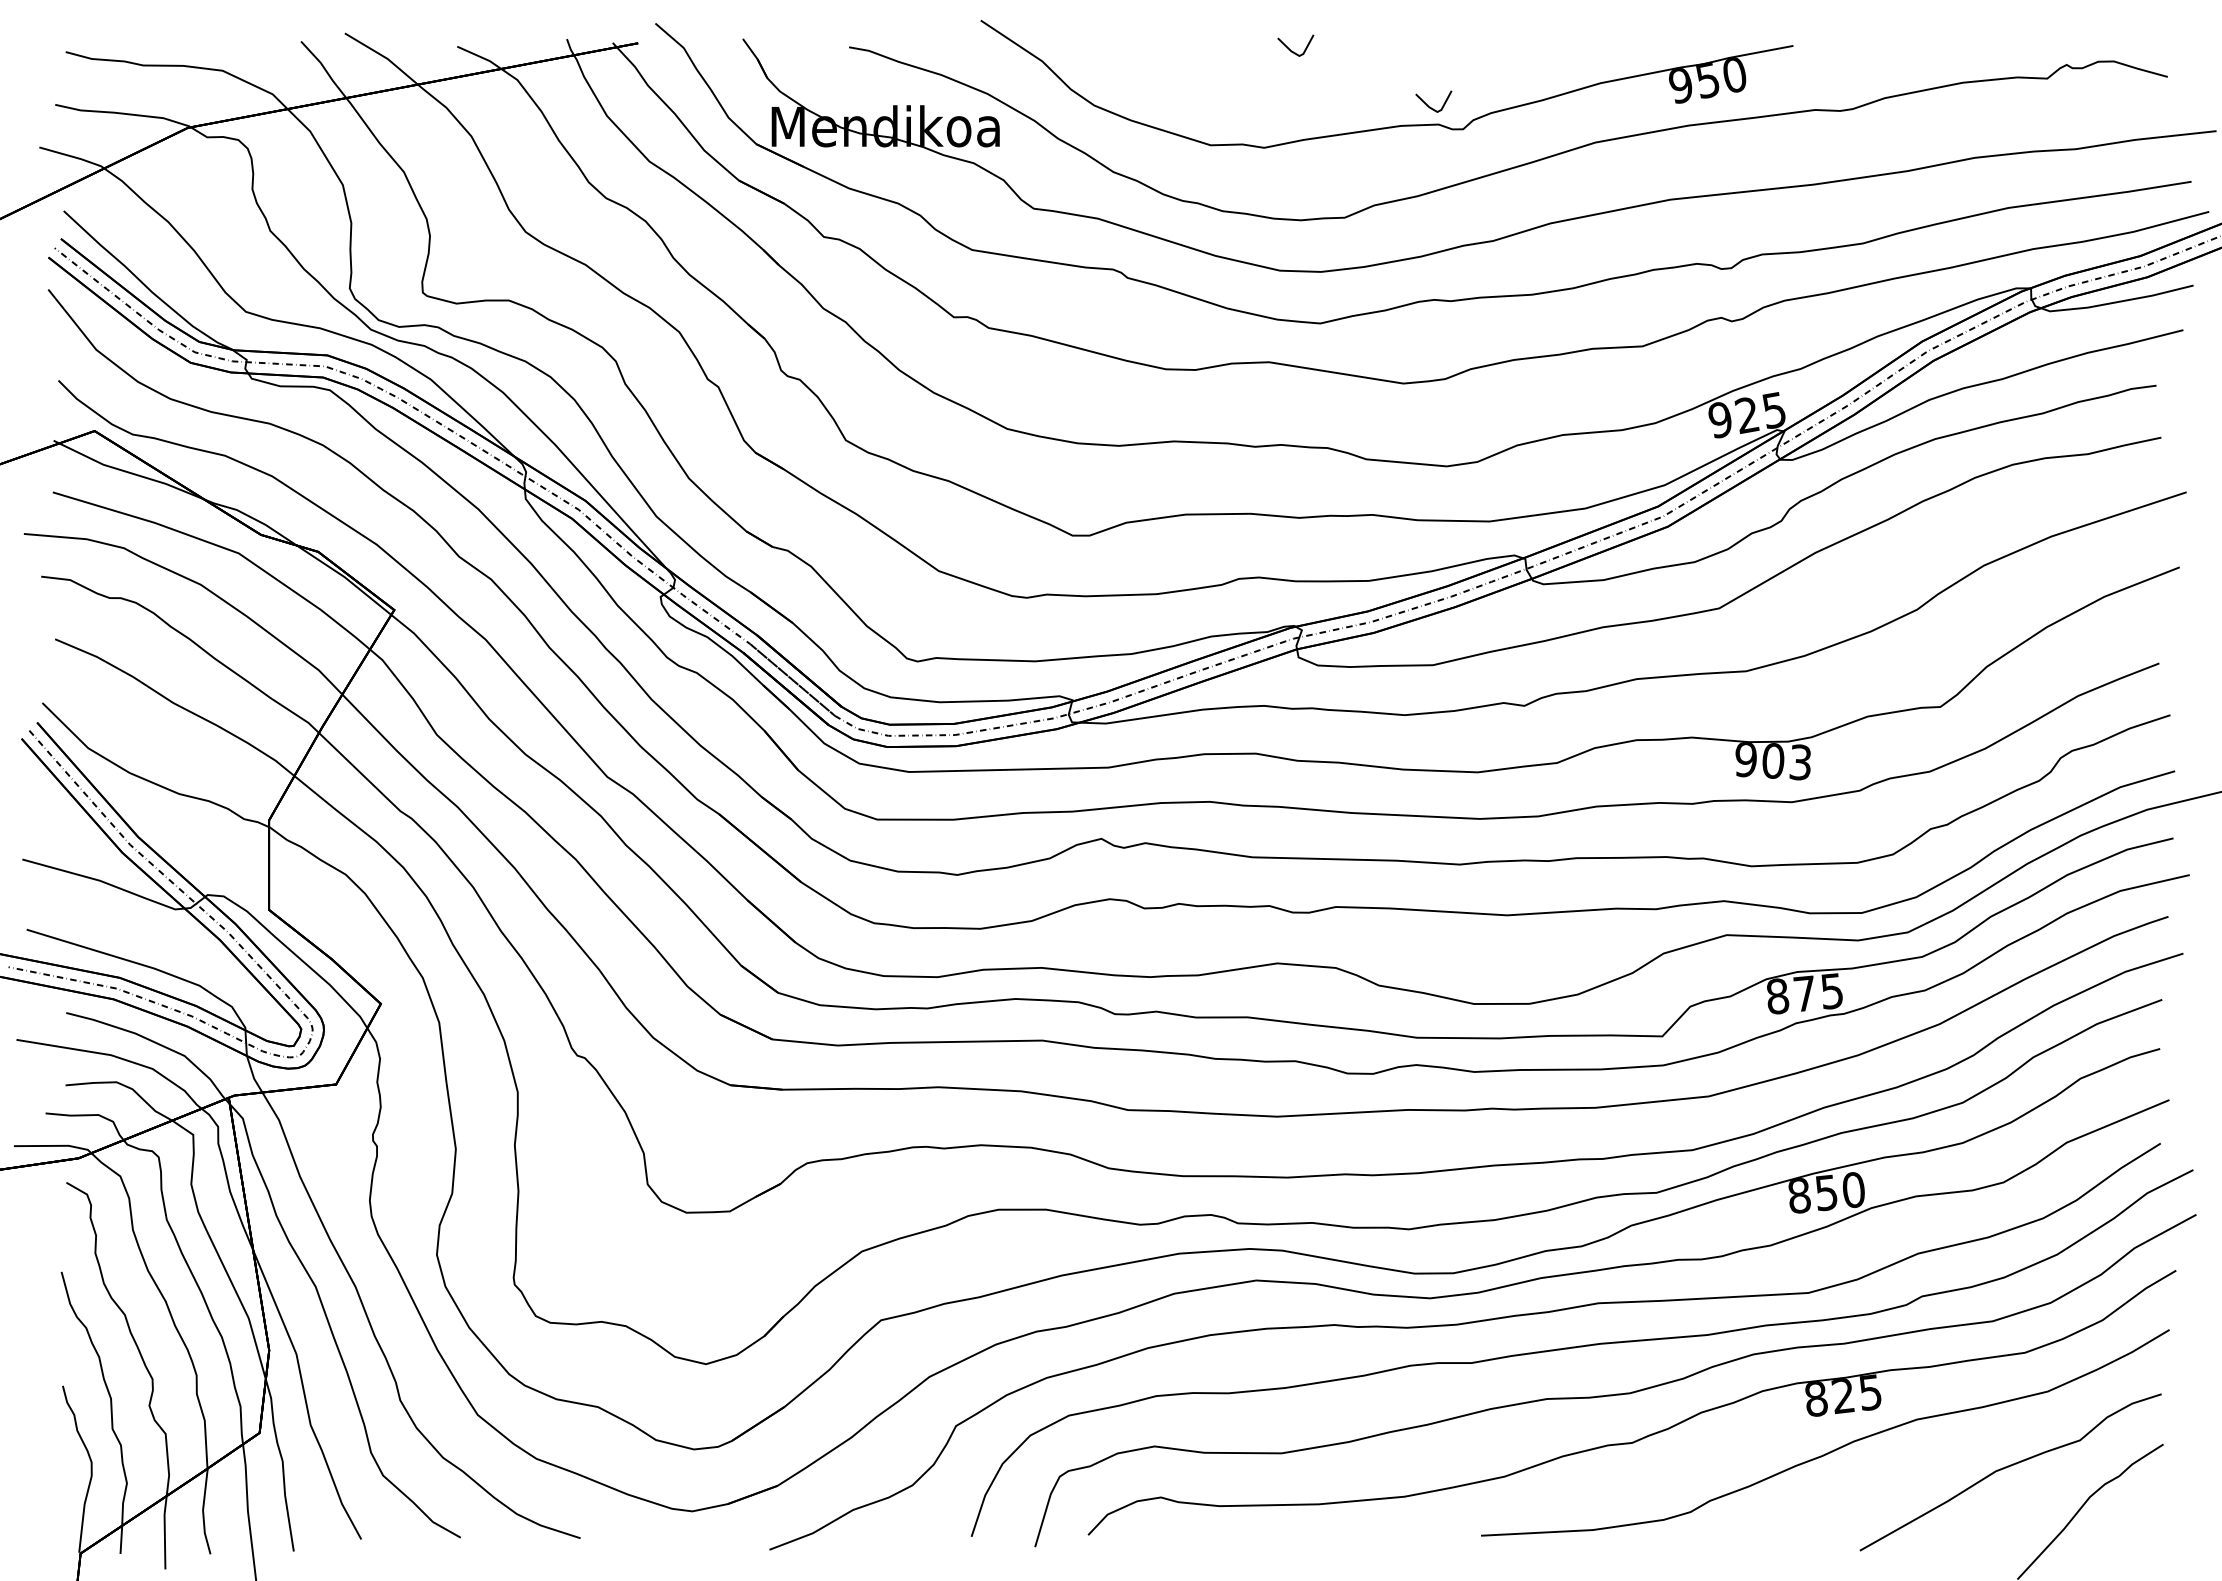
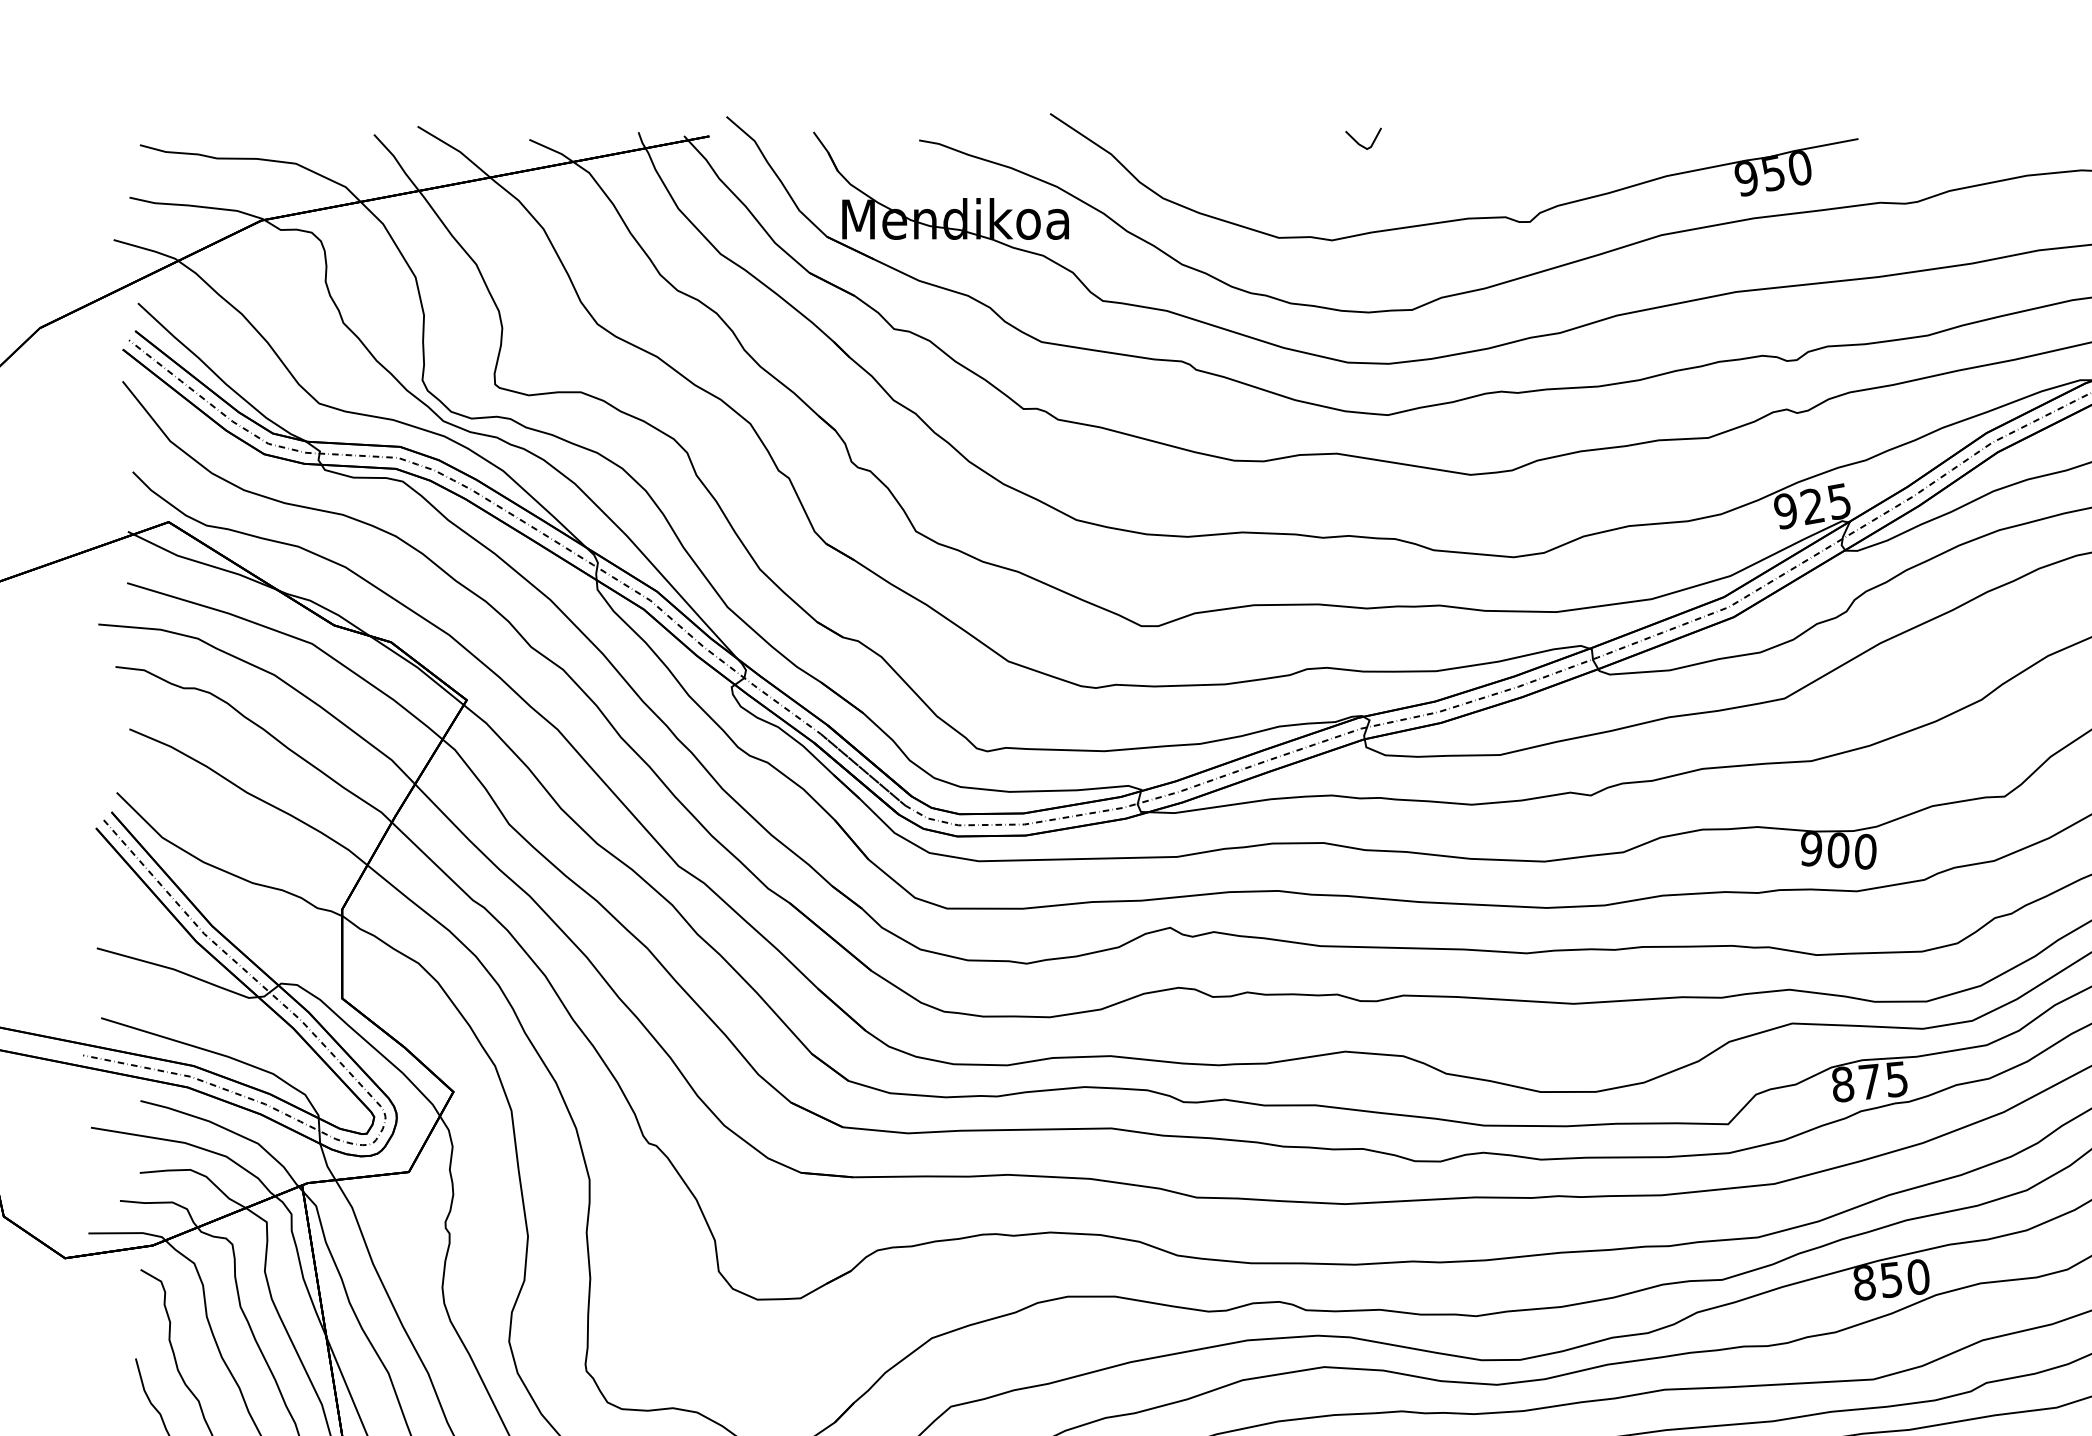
line: (1430, 106) -> (1497, 199), removed
text: (1800, 762) -> (1865, 851), 903 -> 900

